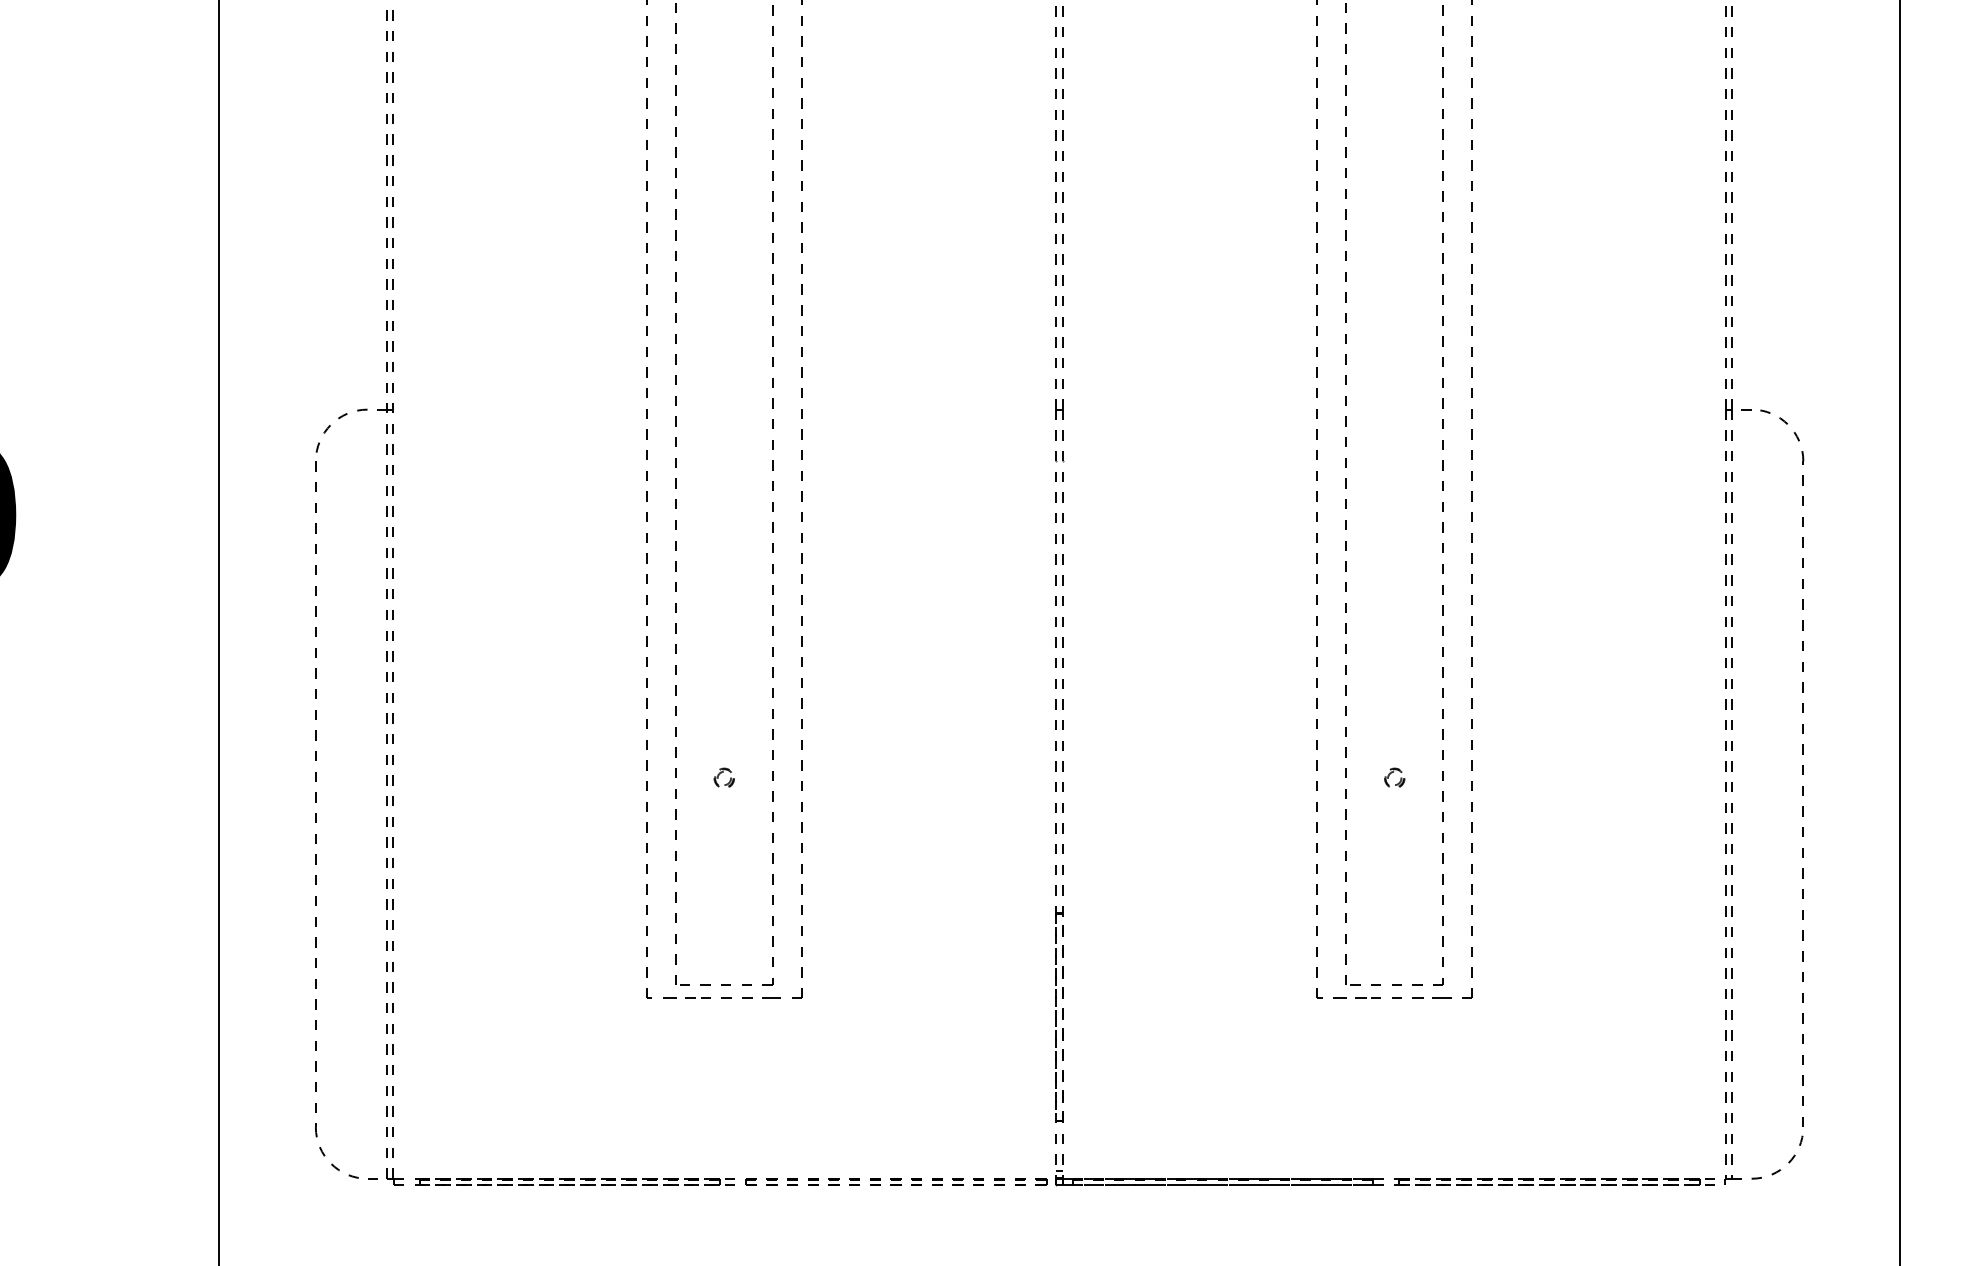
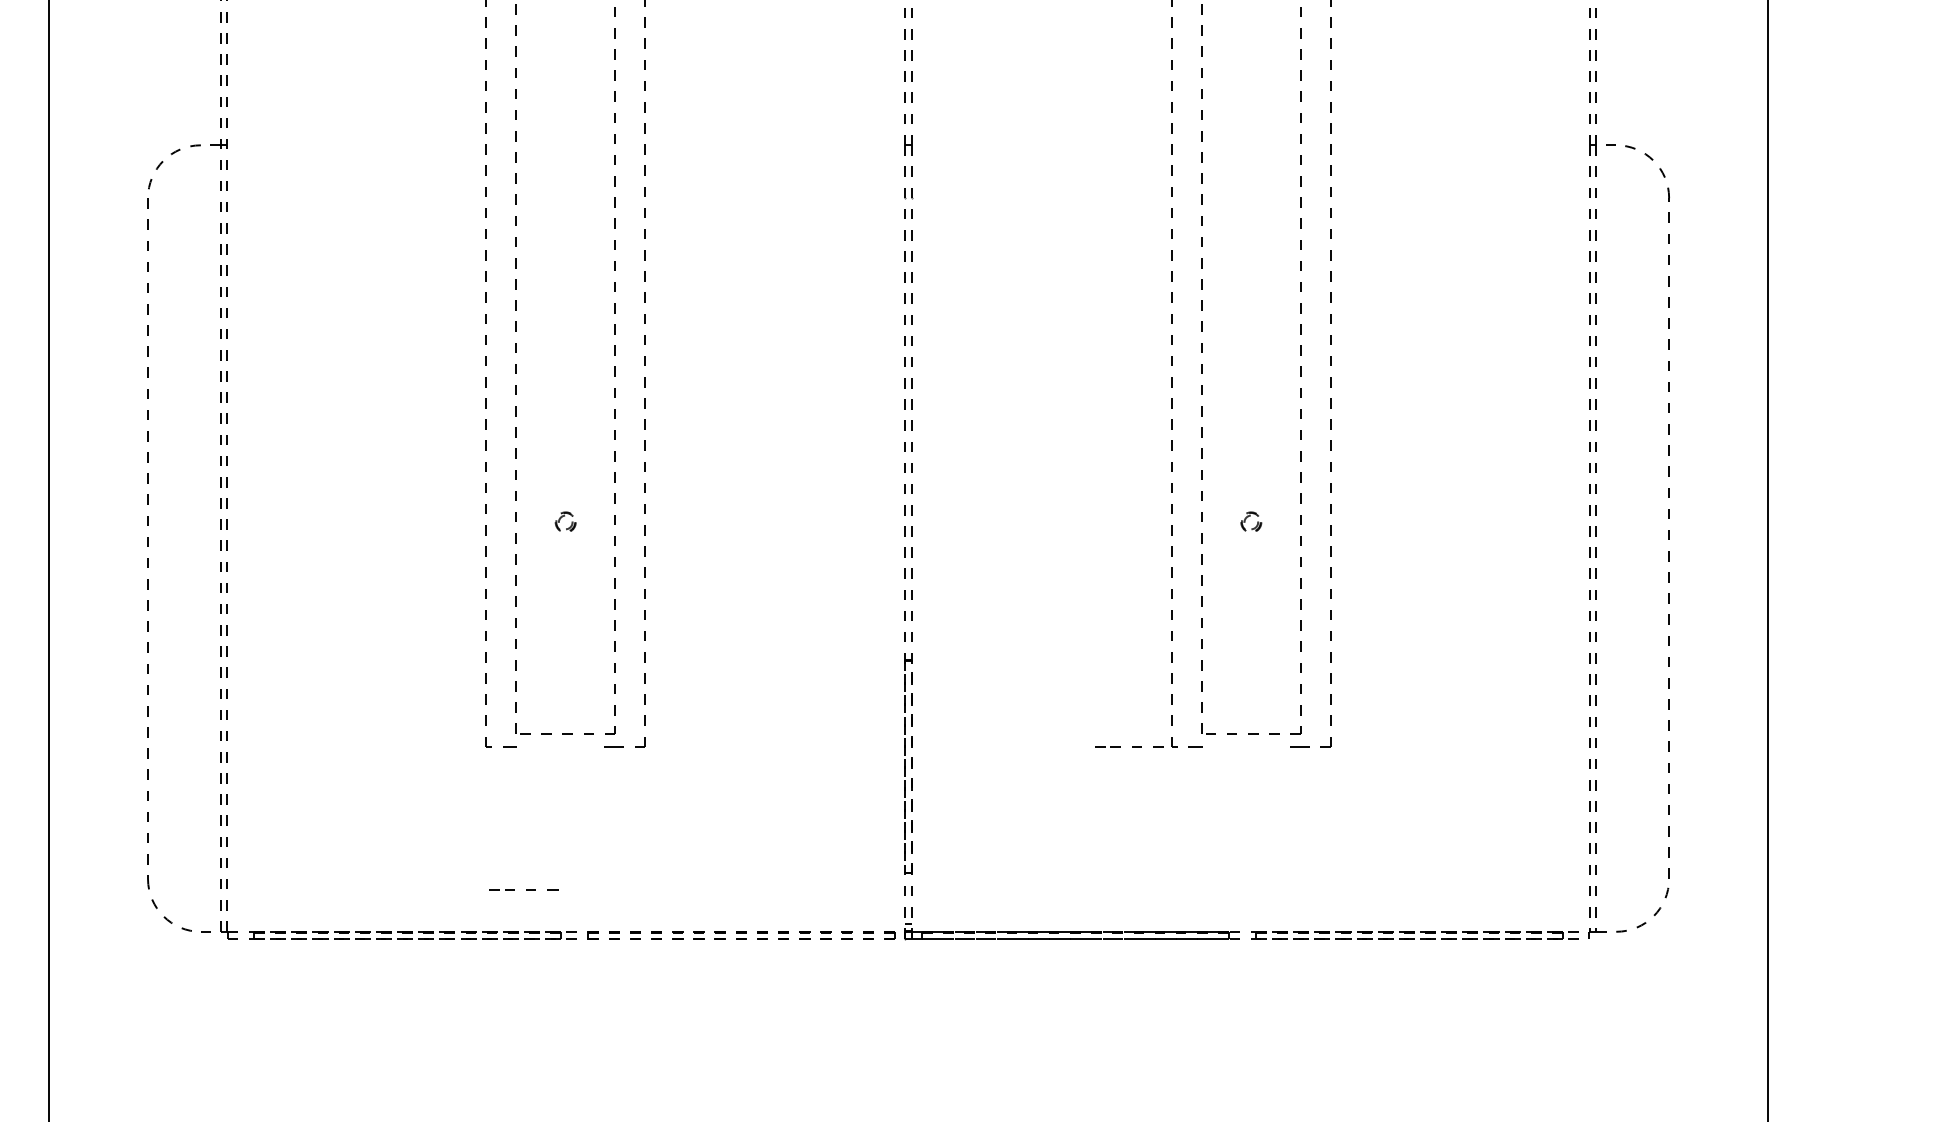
line: (721, 997) -> (526, 889), moved
line: (1392, 997) -> (1132, 746), moved

